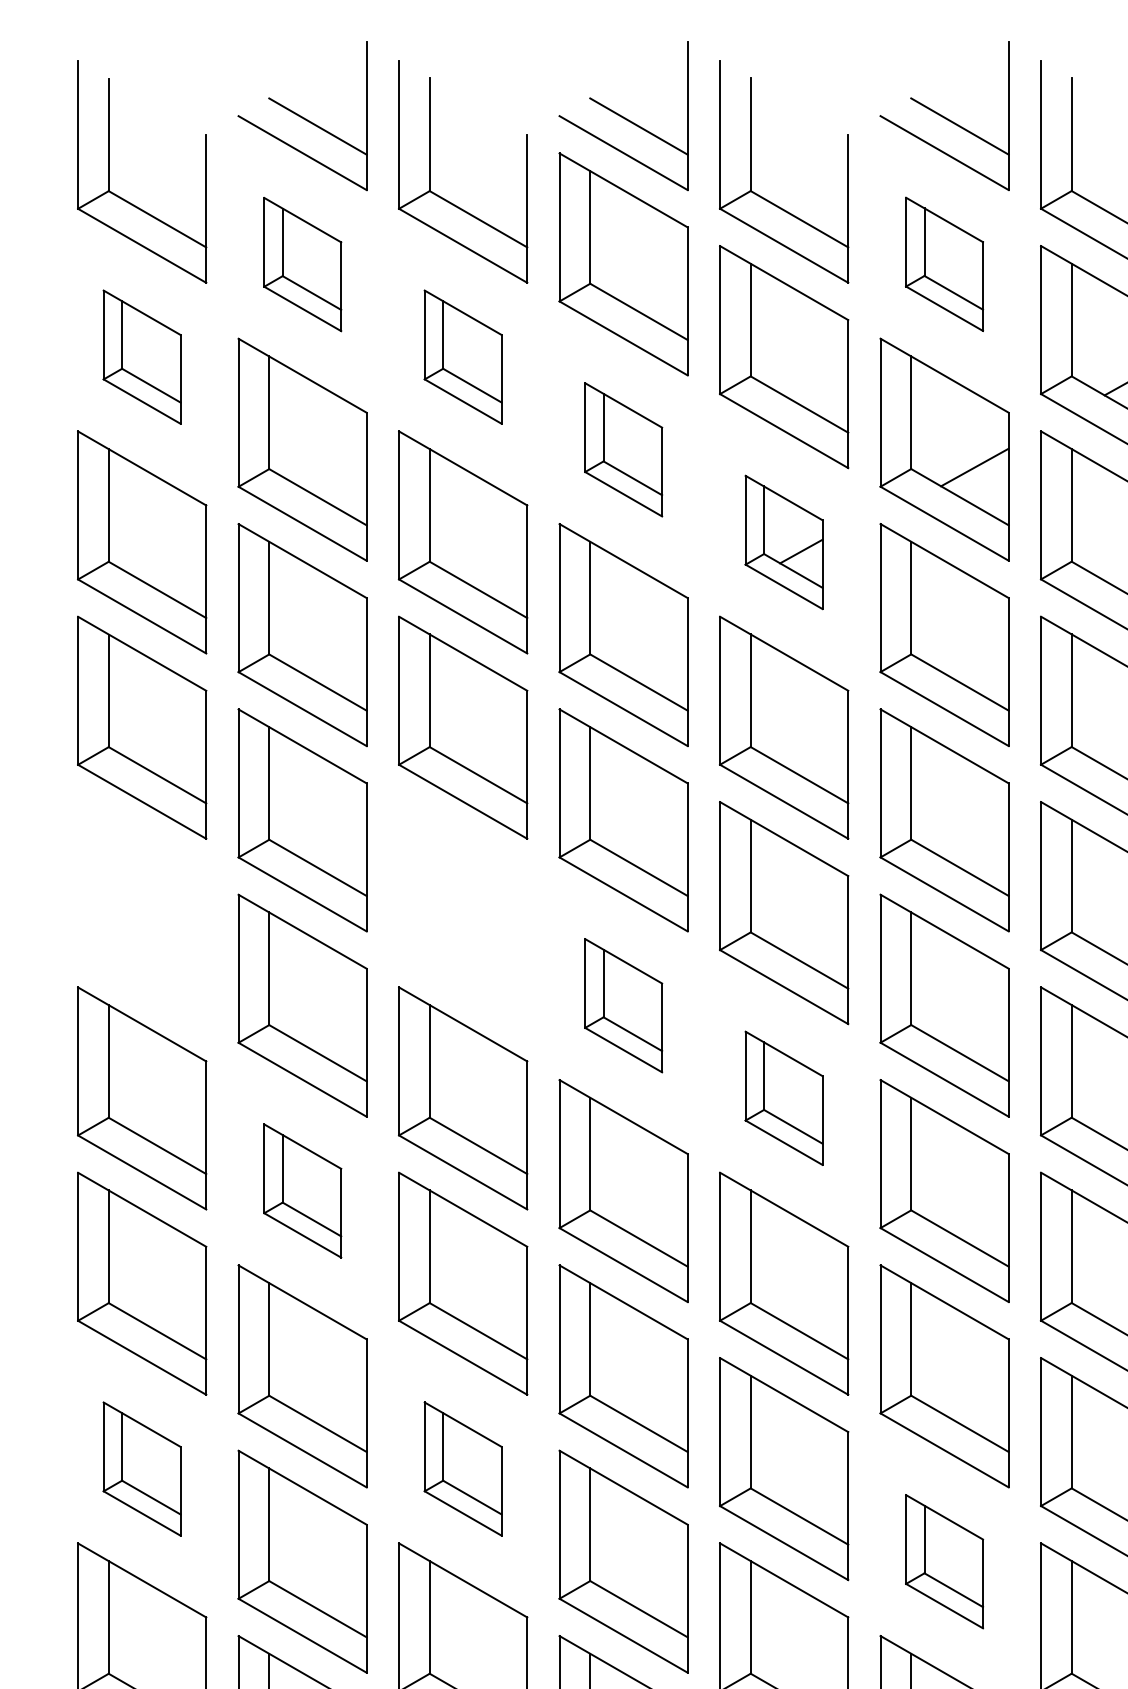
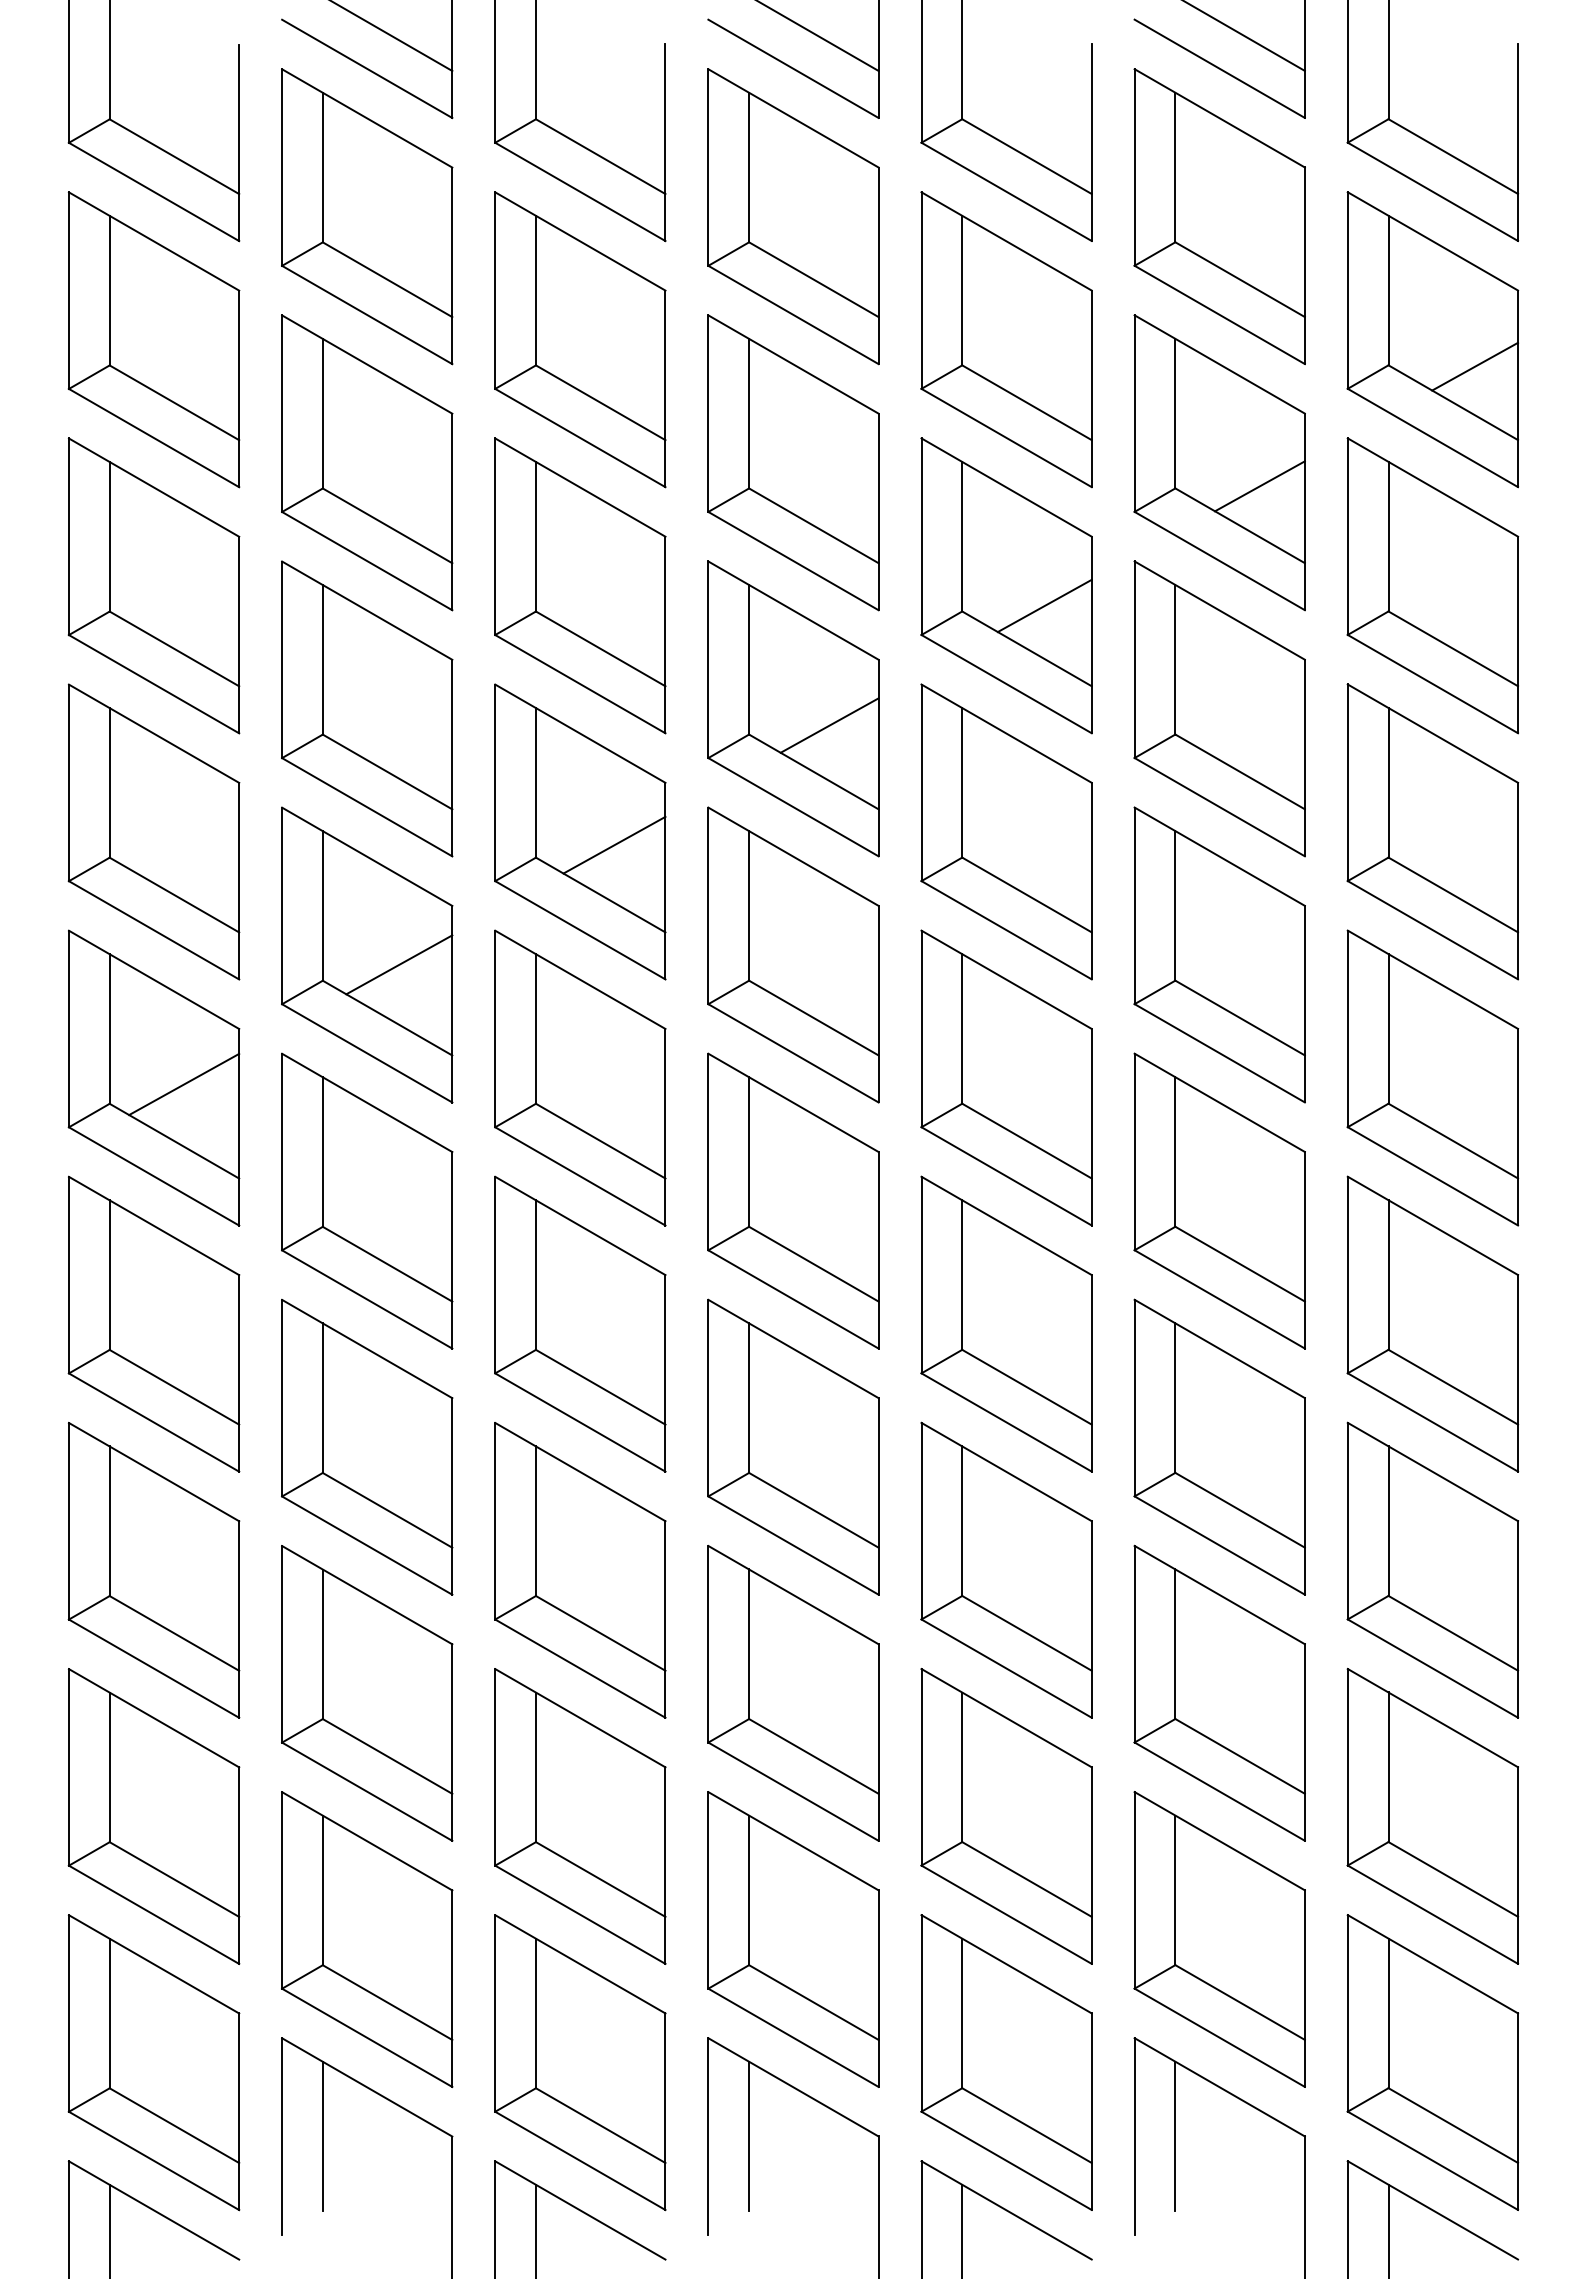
part: (302, 264) -> (367, 216), size x1.67
part: (944, 264) -> (1219, 216), size x1.67
part: (141, 356) -> (153, 339), size x1.67
part: (463, 356) -> (580, 339), size x1.67
part: (623, 449) -> (793, 462), size x1.67
part: (784, 542) -> (1006, 585), size x1.67
line: (650, 647) -> (829, 725), added
line: (488, 737) -> (614, 844), added
line: (326, 827) -> (399, 964), added
part: (141, 912) -> (153, 1077), added
part: (463, 912) -> (580, 1077), added
part: (623, 1005) -> (793, 1200), size x1.67
part: (784, 1097) -> (1006, 1323), size x1.67
part: (302, 1190) -> (367, 1446), size x1.67
part: (141, 1469) -> (153, 1816), size x1.67
part: (463, 1469) -> (580, 1816), size x1.67
part: (944, 1561) -> (1219, 1939), size x1.67

